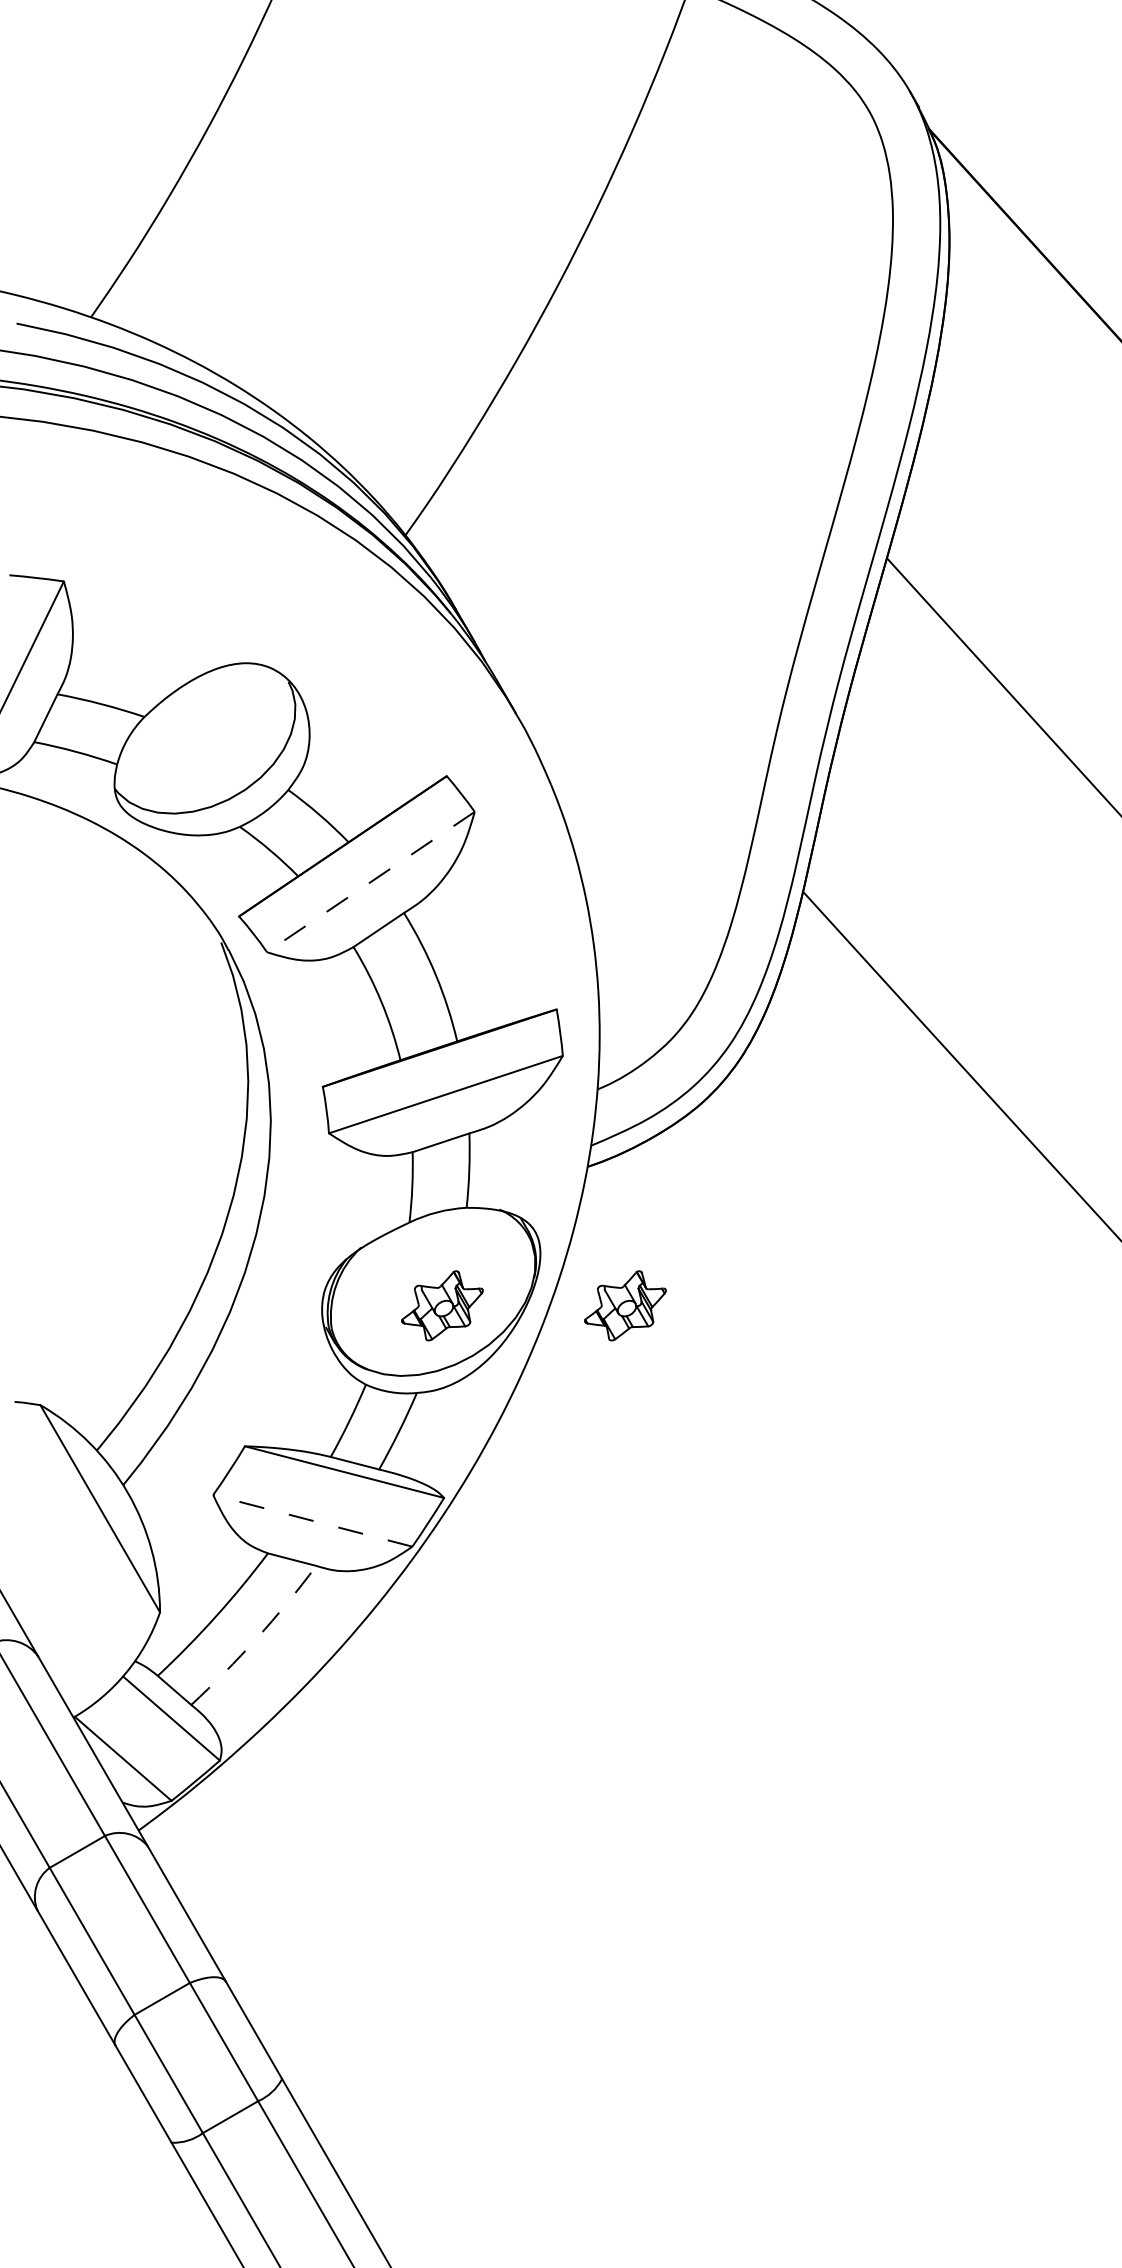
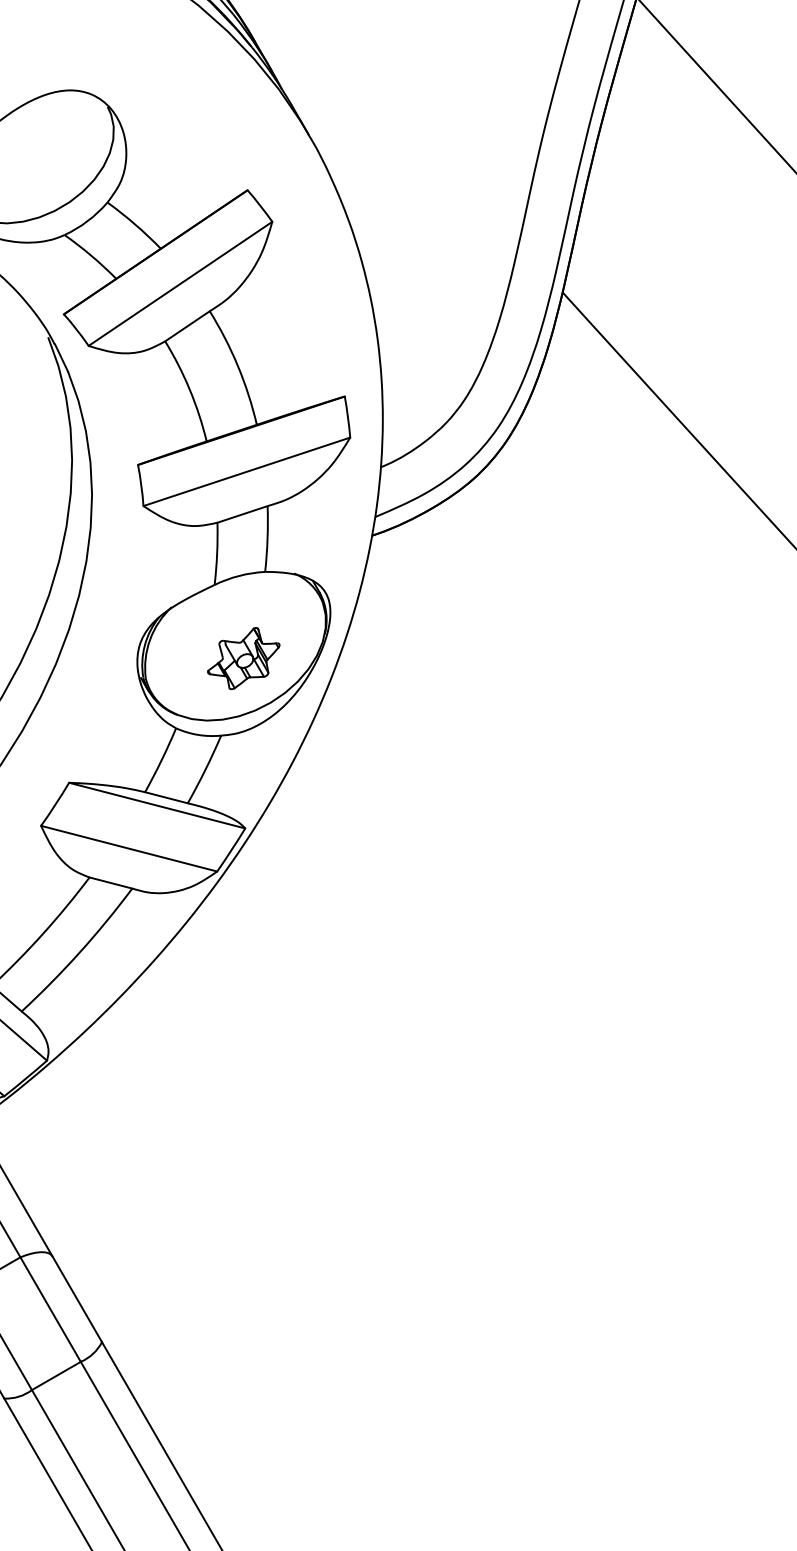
line: (370, 882) -> (180, 284), dashed -> solid
part: (625, 1305) -> (405, 658), removed
line: (312, 1520) -> (128, 848), dashed -> solid
arc: (256, 1638) -> (79, 952), dashed -> solid

